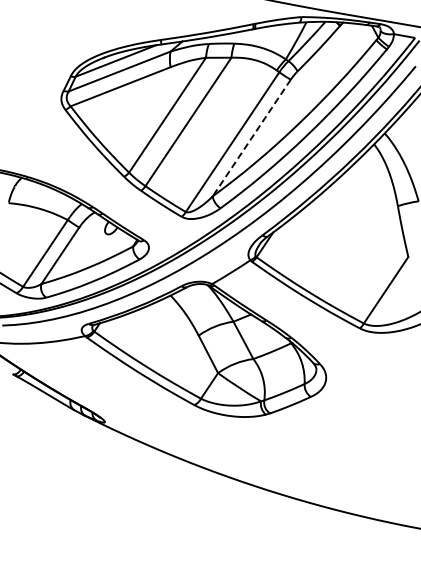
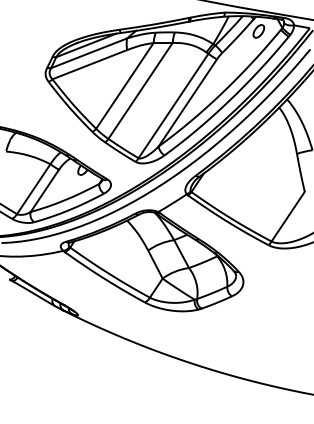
part: (346, 41) -> (258, 30), added
line: (251, 138) -> (187, 103), dashed -> solid

